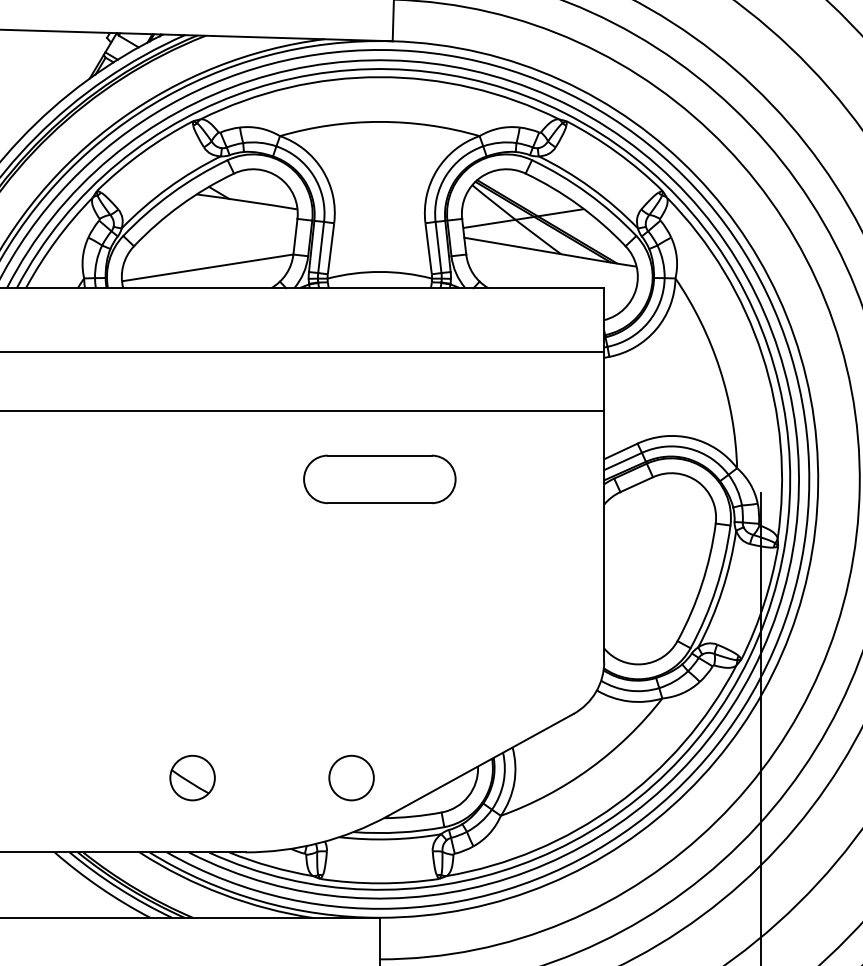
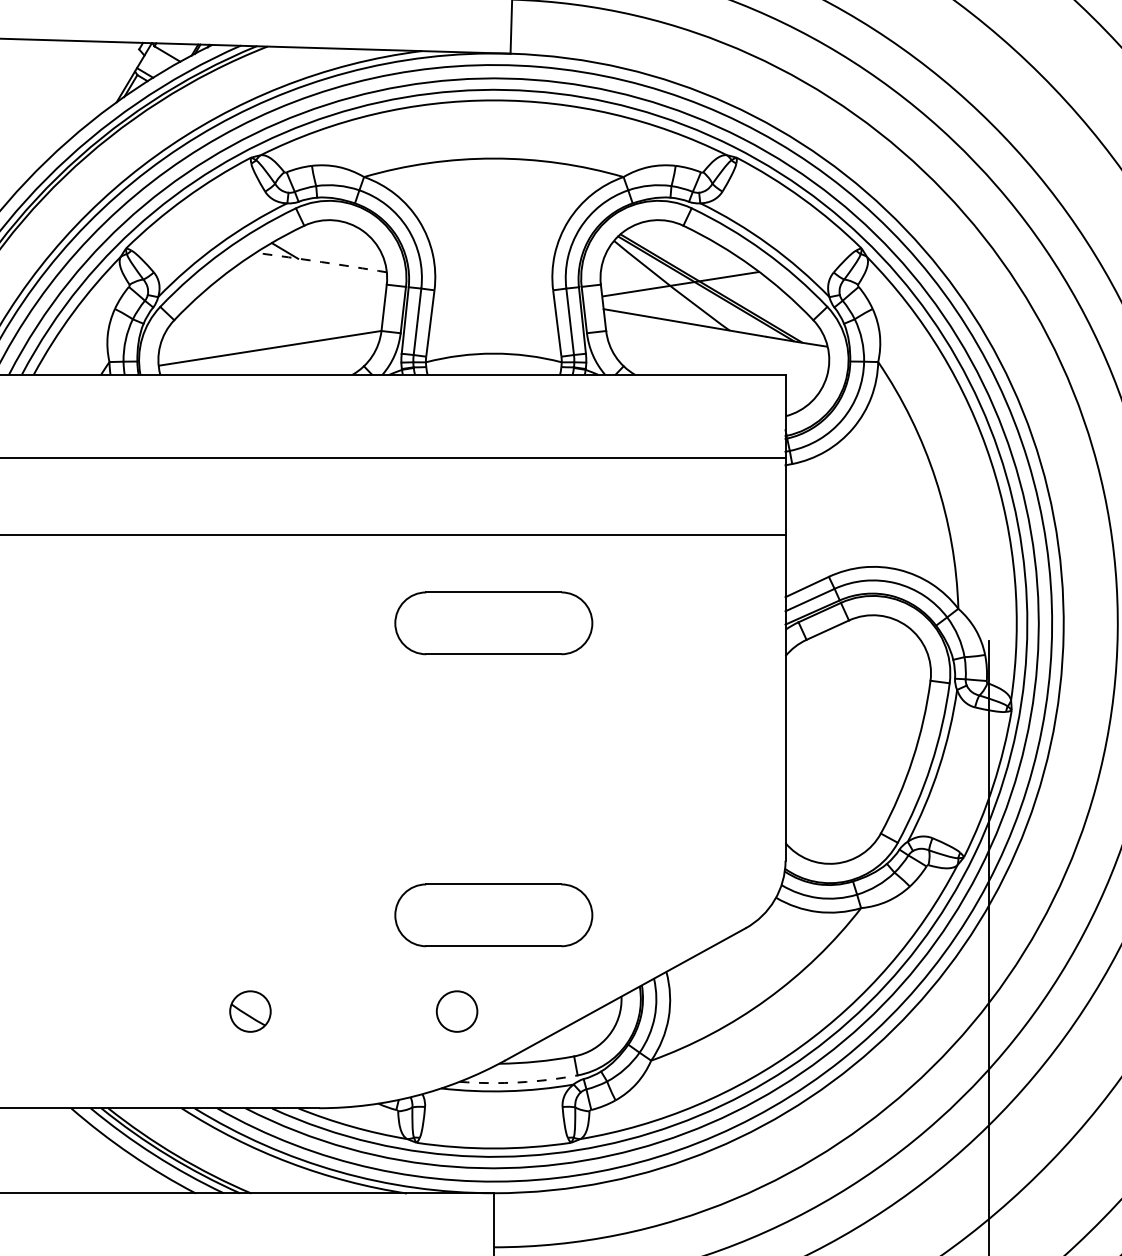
arc: (247, 201) -> (321, 262), solid -> dashed
part: (379, 704) -> (493, 915), added
part: (192, 777) -> (250, 1011), size x0.7
circle: (351, 777) -> (456, 1011), size x0.7
arc: (398, 832) -> (518, 1082), solid -> dashed

